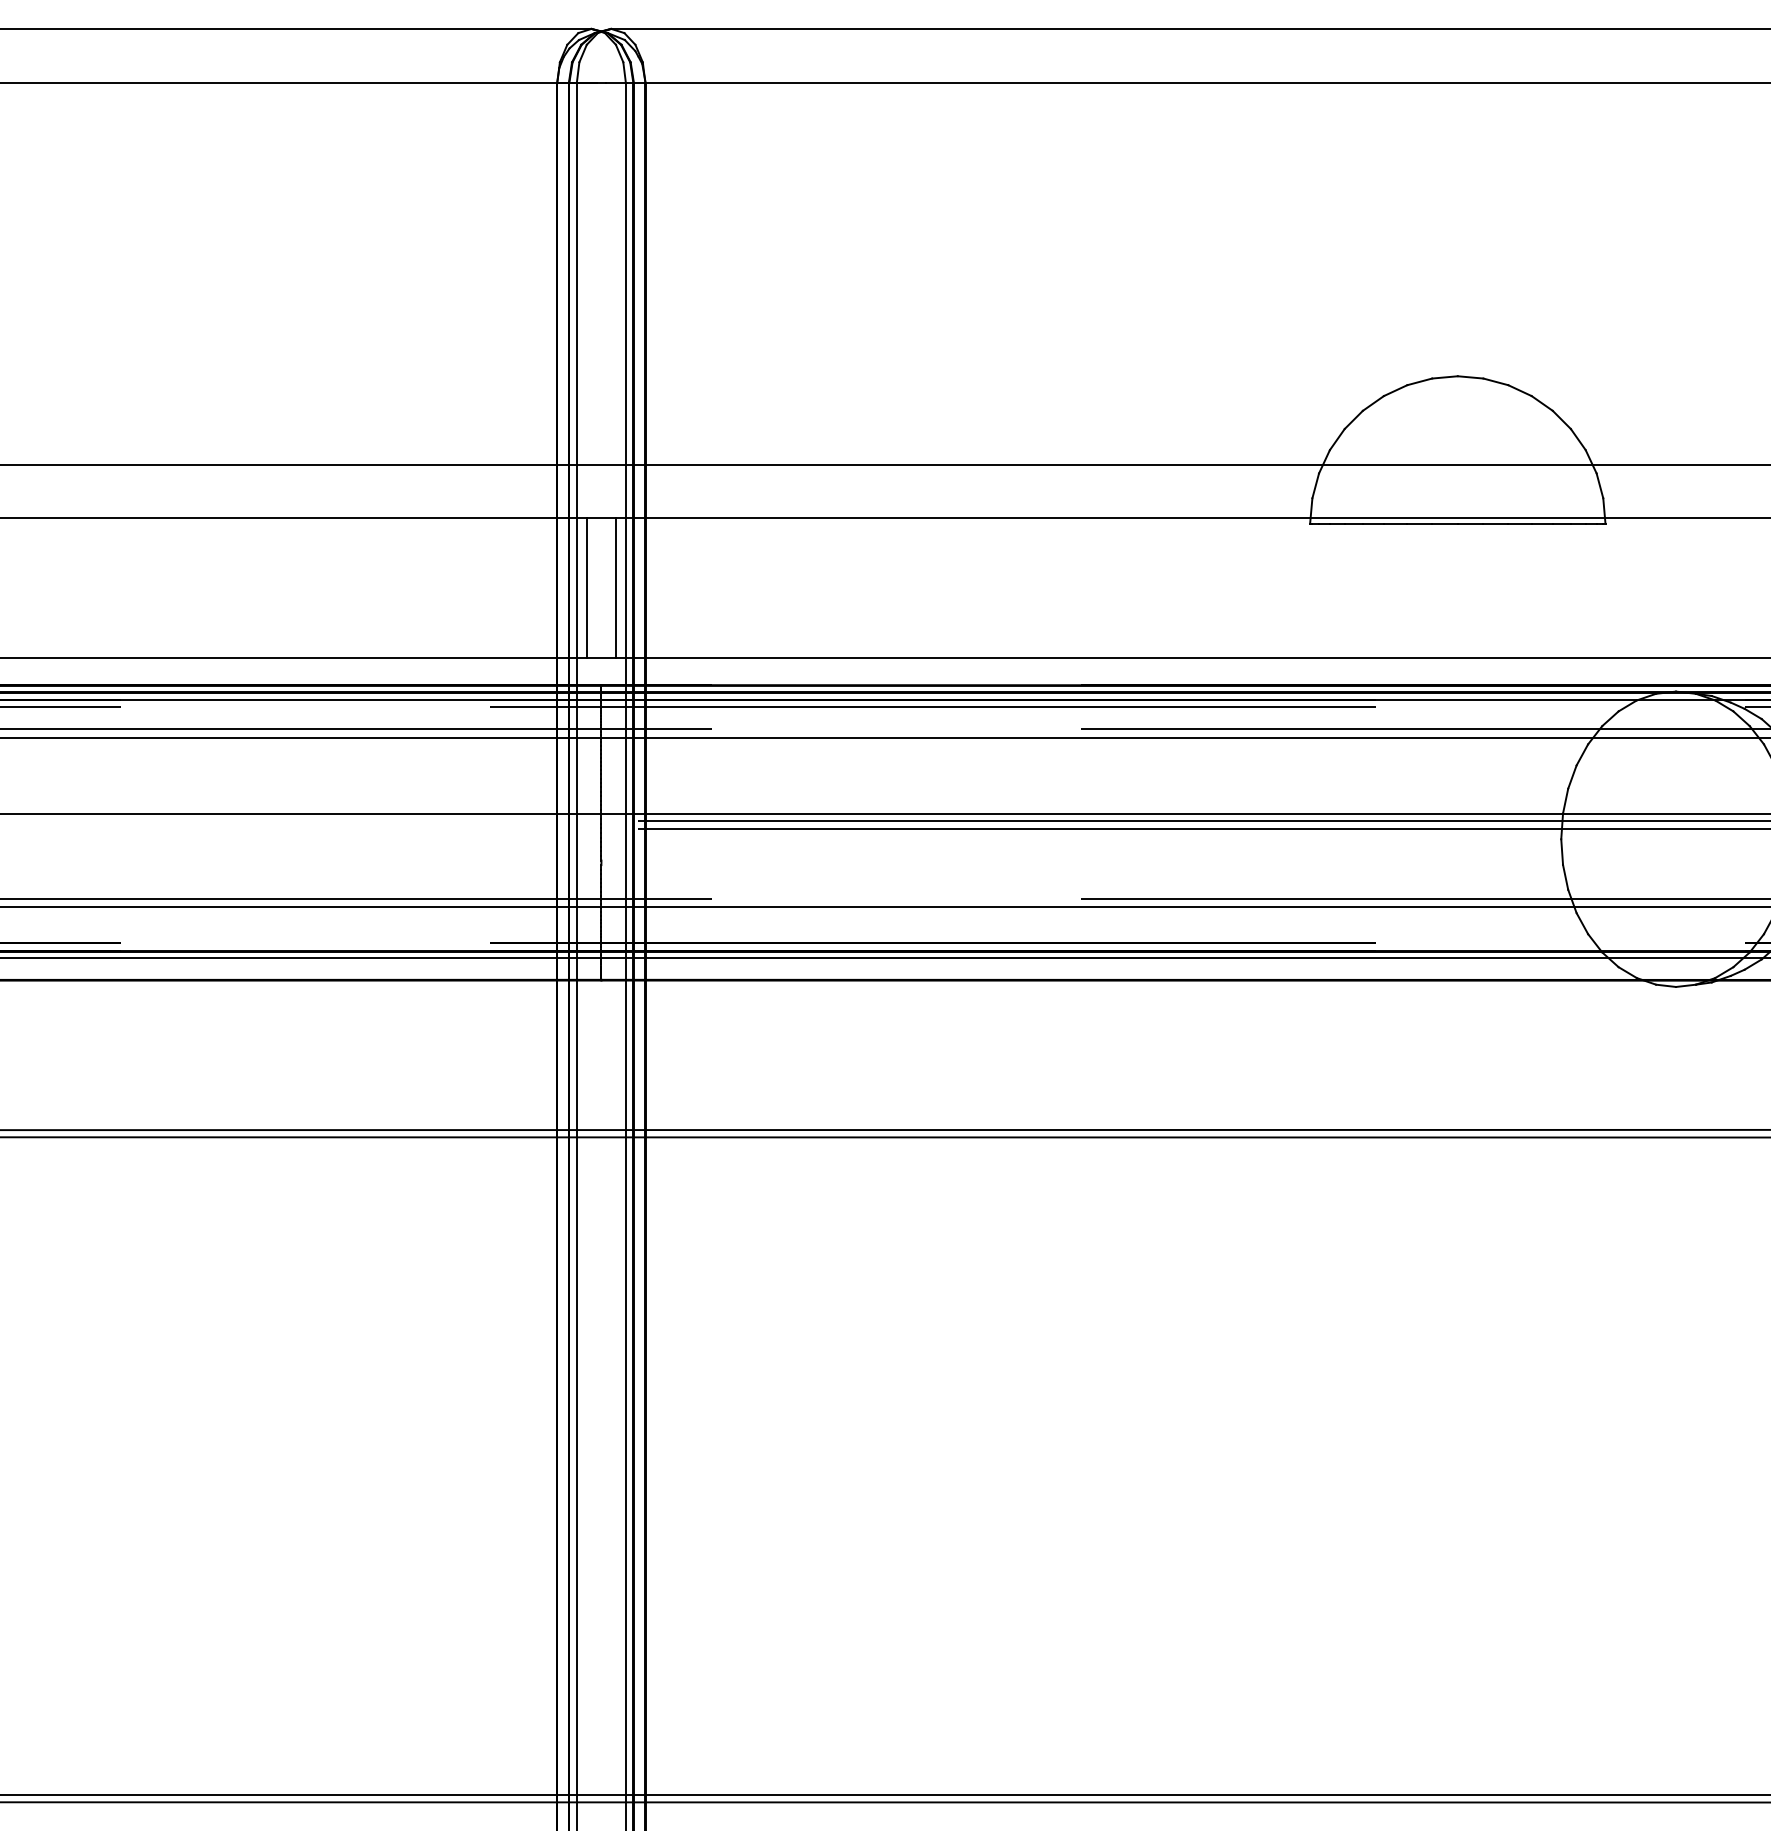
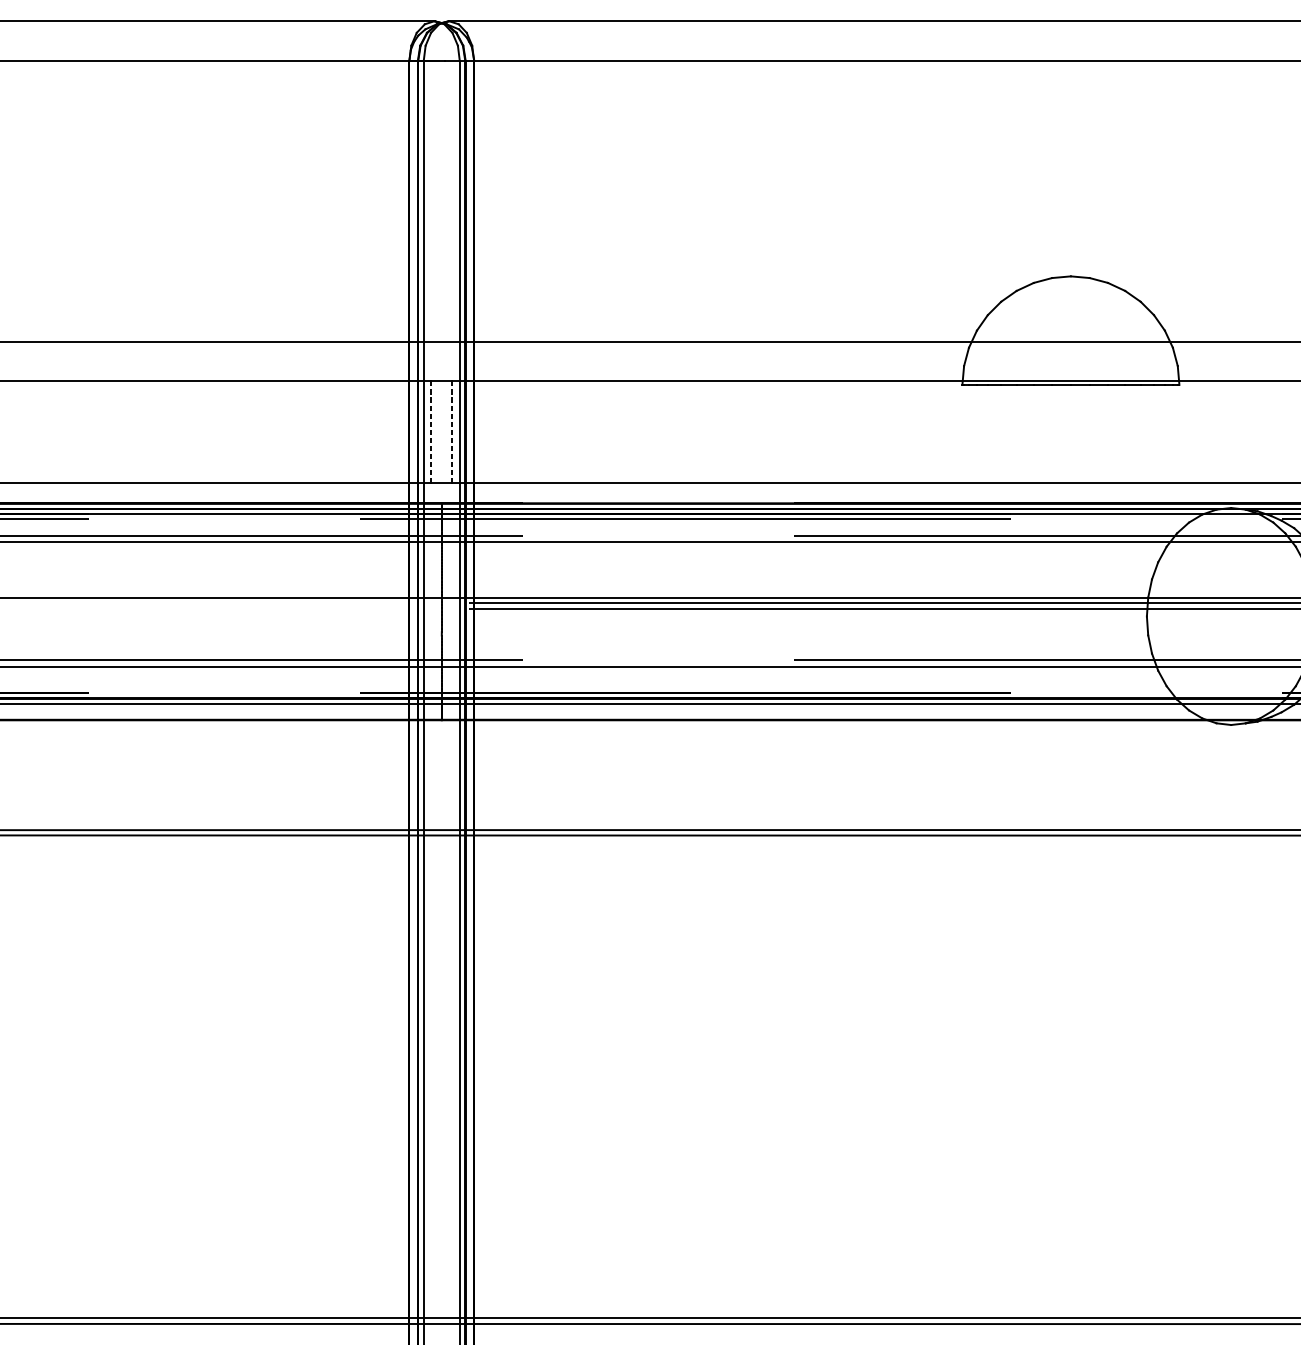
line: (587, 587) -> (431, 431), solid -> dashed
line: (615, 587) -> (452, 431), solid -> dashed

